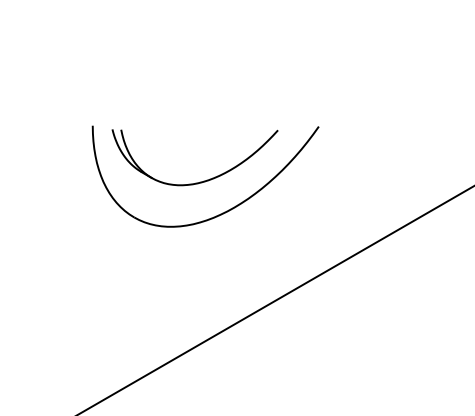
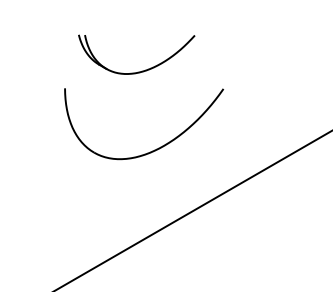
part: (203, 180) -> (142, 70), moved

